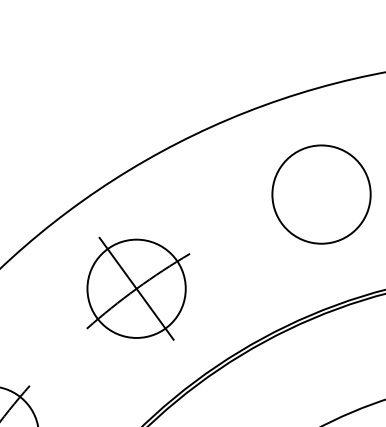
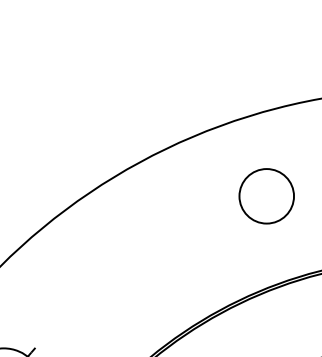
circle: (321, 194) -> (266, 196), size x0.7
part: (138, 288) -> (121, 270), removed

